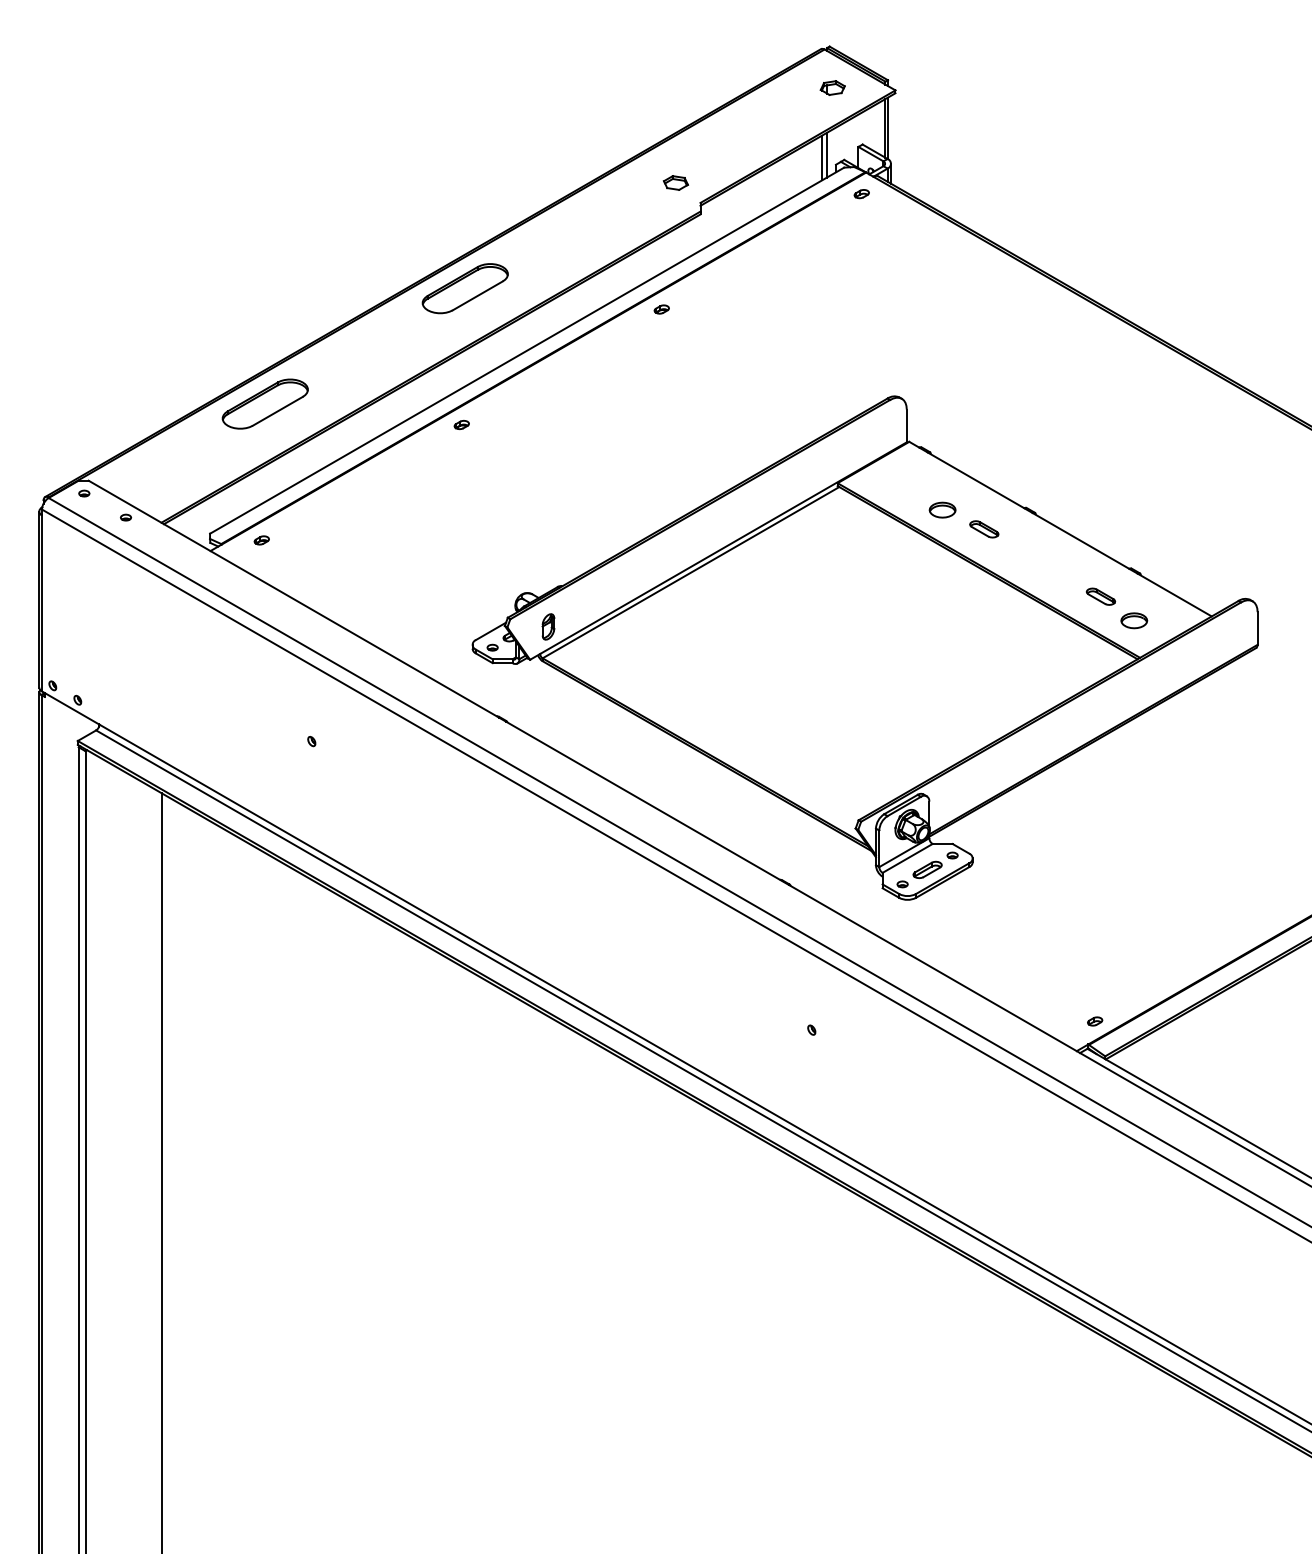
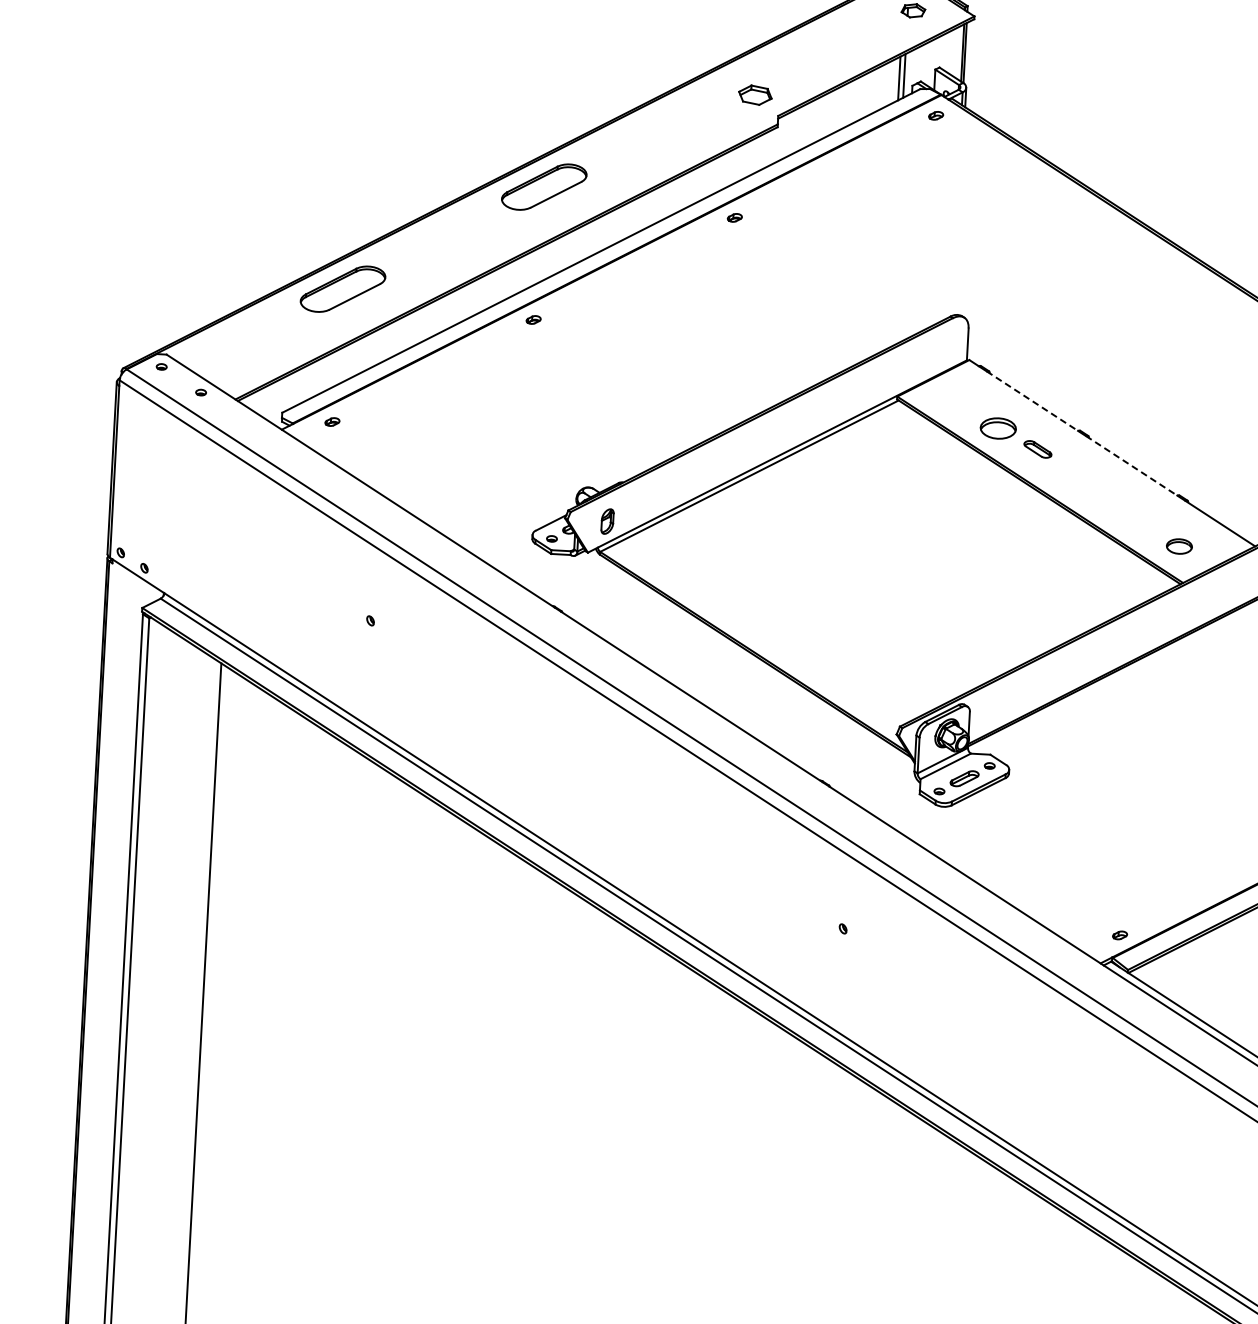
part: (675, 182) -> (754, 94), size x1.4
line: (975, 480) -> (1031, 401), solid -> dashed
part: (942, 509) -> (998, 427), size x1.4
line: (1080, 540) -> (1131, 465), solid -> dashed
part: (1100, 596) -> (1147, 521), removed

